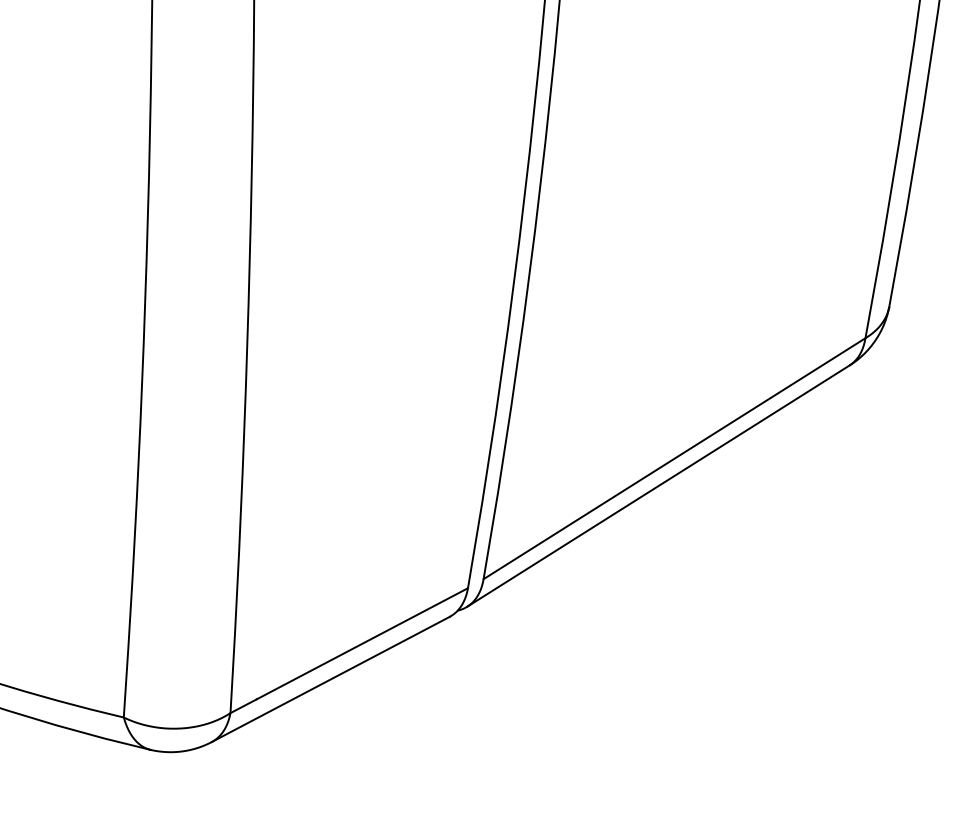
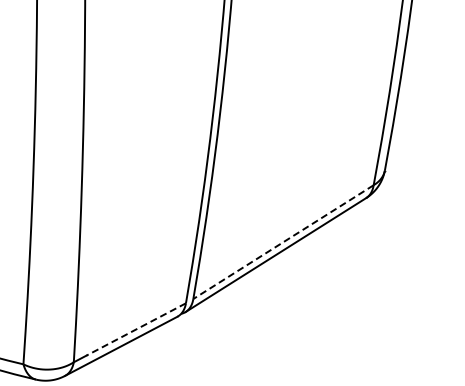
line: (674, 459) -> (283, 242), solid -> dashed
line: (361, 643) -> (135, 329), solid -> dashed

